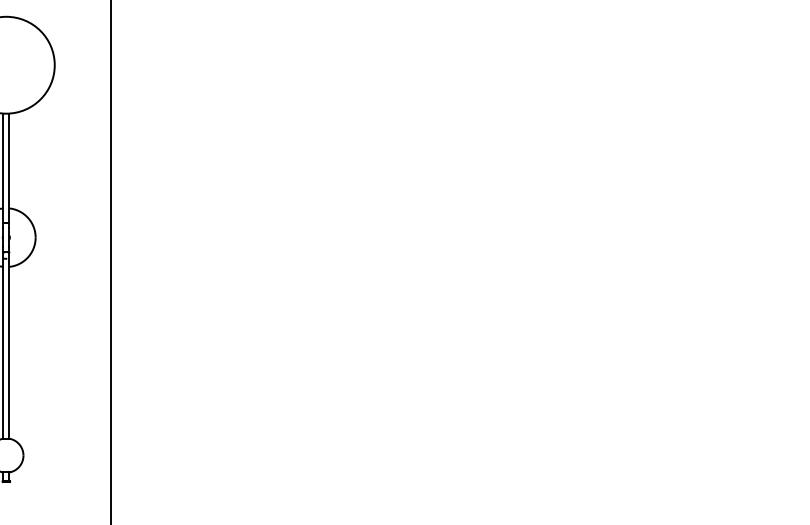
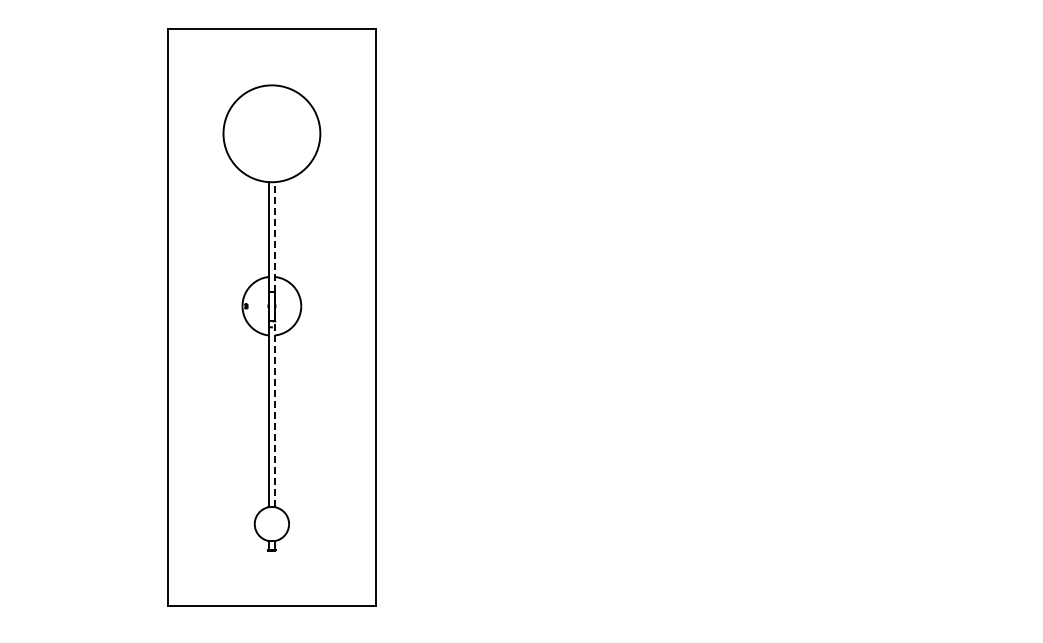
line: (9, 167) -> (275, 236), solid -> dashed
line: (9, 344) -> (275, 413), solid -> dashed

